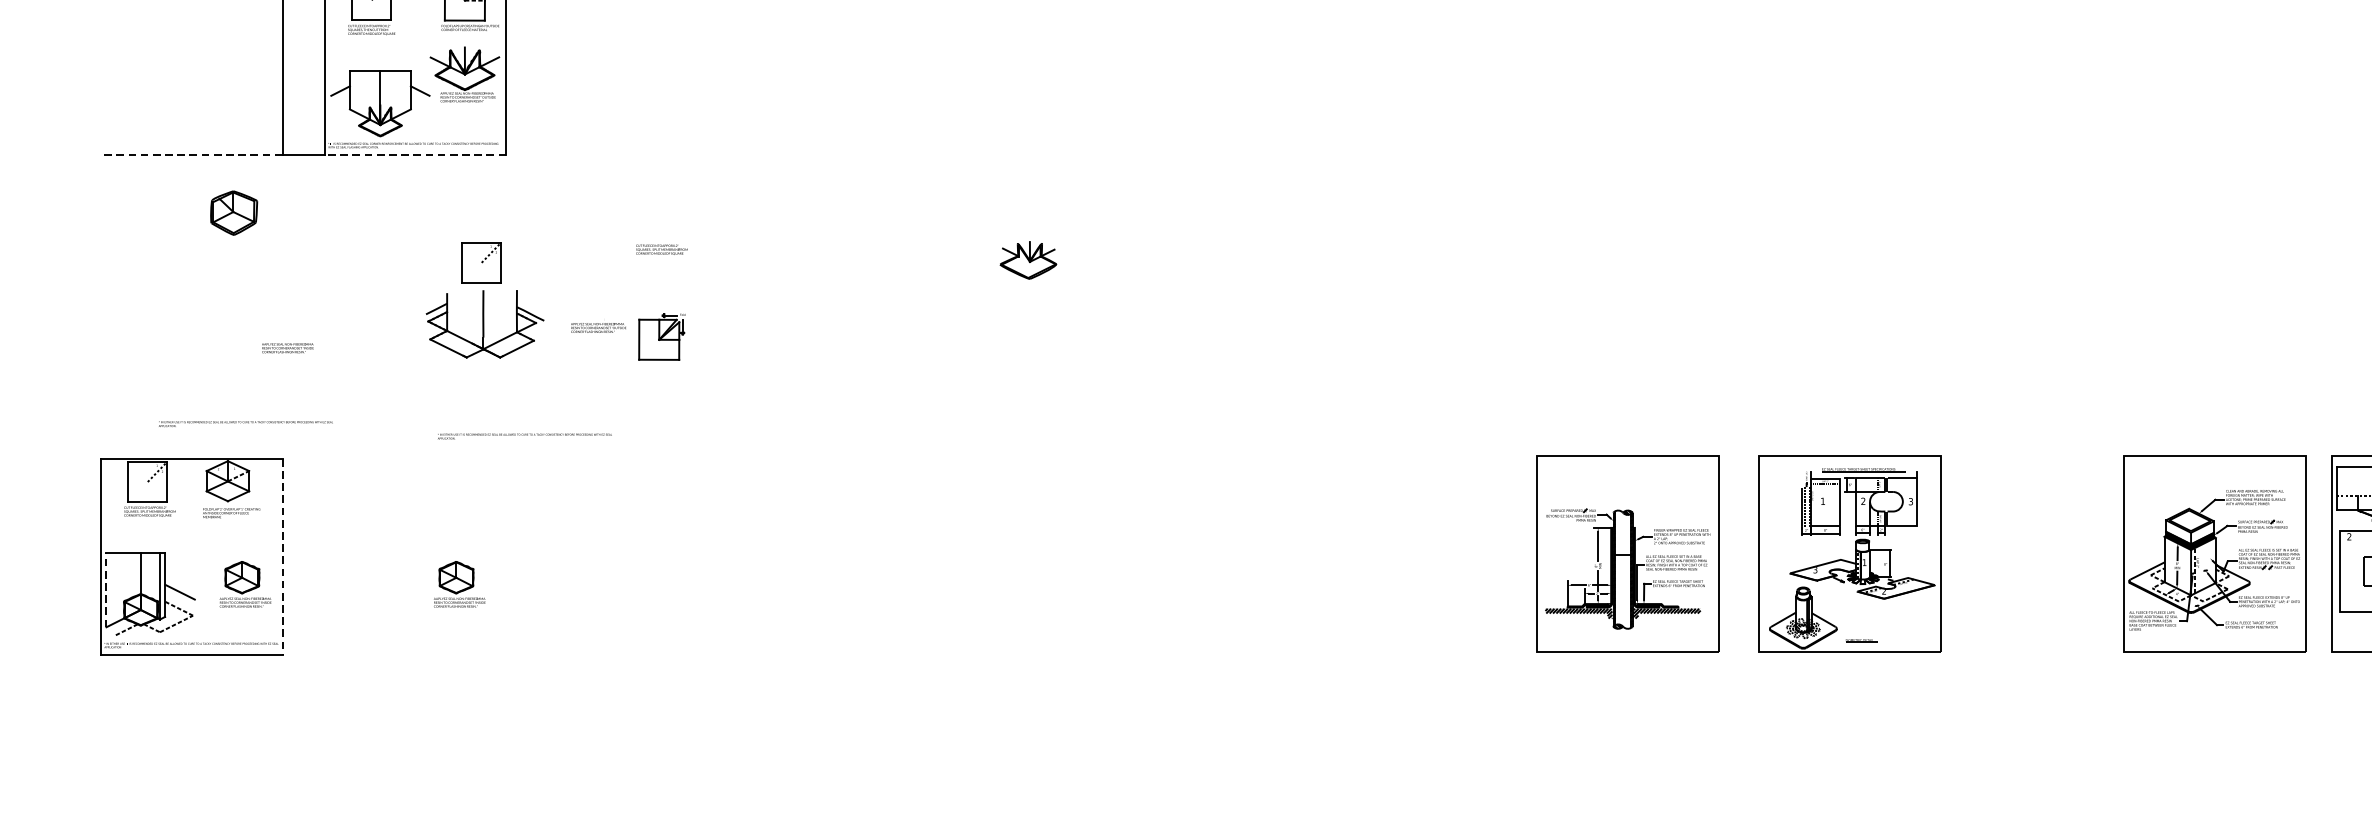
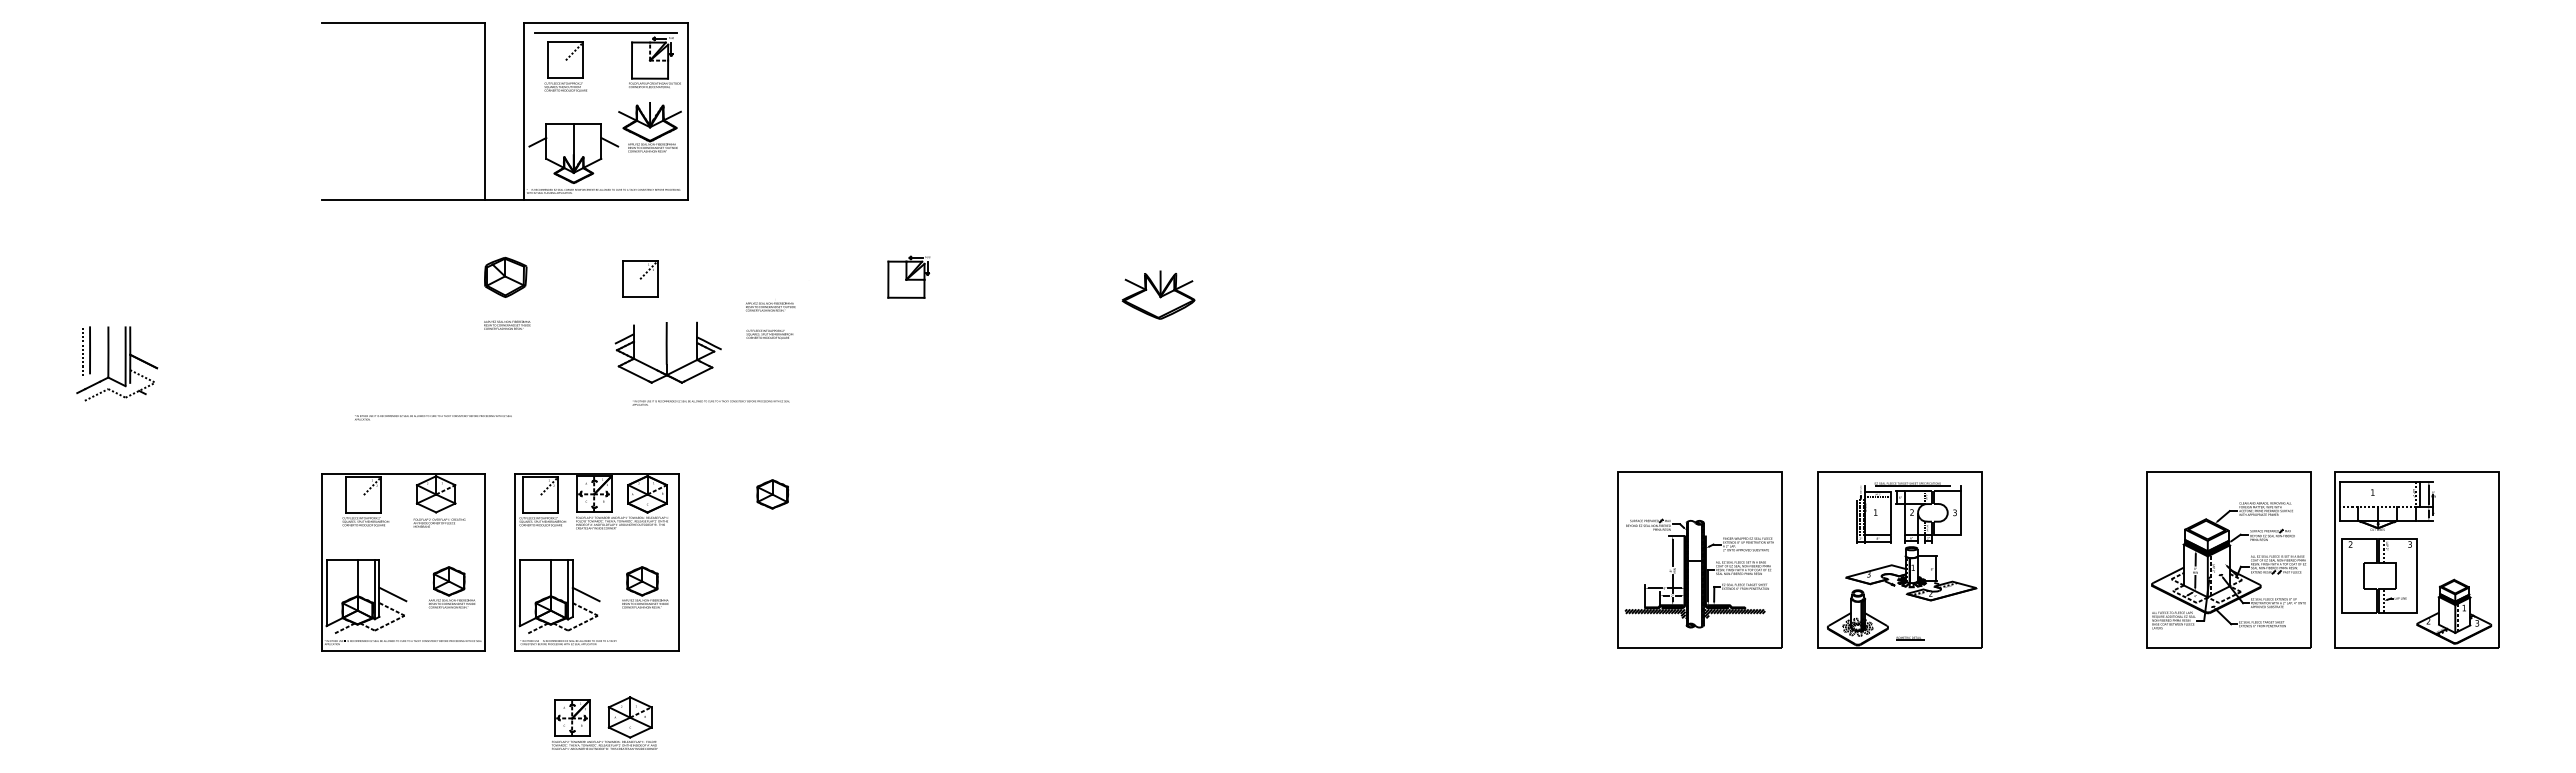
line: (191, 154) -> (403, 199), dashed -> solid
line: (415, 154) -> (605, 199), dashed -> solid
part: (233, 212) -> (505, 276), moved
text: (661, 249) -> (769, 334), moved
part: (1028, 259) -> (1158, 294), size x1.43
part: (482, 261) -> (640, 278), moved
part: (598, 327) -> (770, 306), moved
part: (661, 336) -> (908, 276), moved
text: (288, 347) -> (507, 324), moved
text: (246, 423) -> (433, 417), moved
text: (524, 435) -> (710, 402), moved
part: (600, 481) -> (772, 494), added
part: (405, 556) -> (596, 562), added
line: (282, 557) -> (485, 563), dashed -> solid
line: (106, 589) -> (326, 592), dashed -> solid
part: (414, 734) -> (604, 722), added

